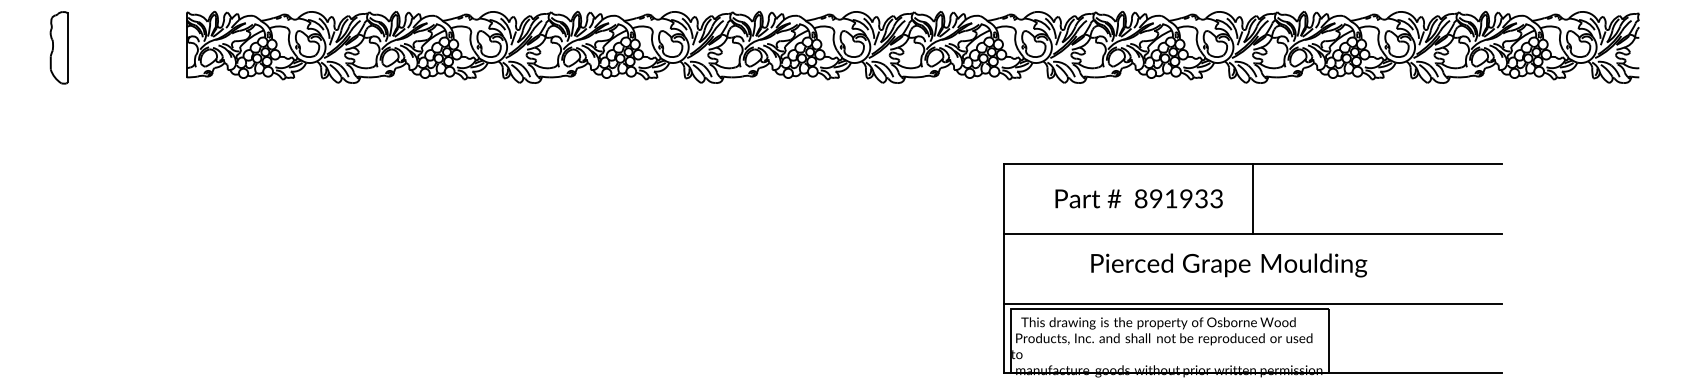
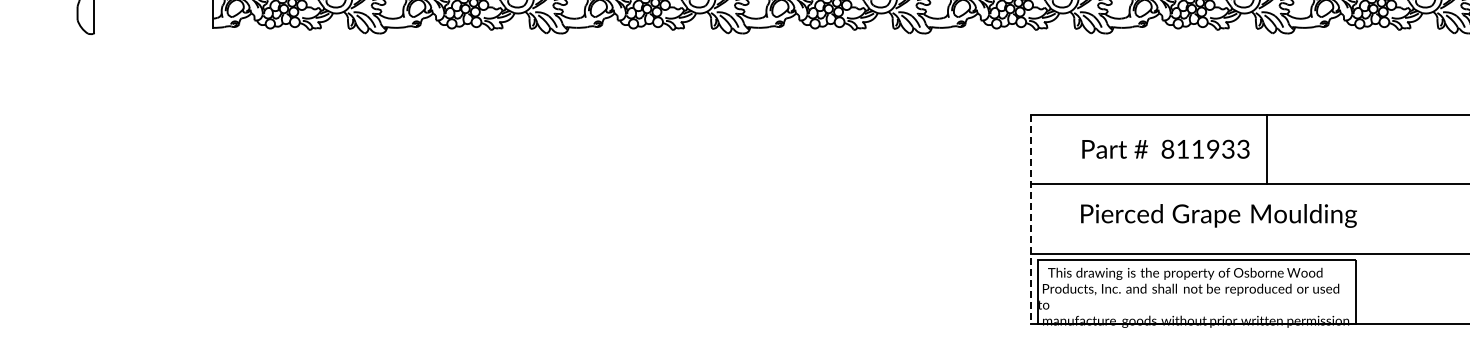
text: (1156, 198) -> (1183, 148), 891933 -> 811933
line: (1253, 198) -> (1267, 148), moved
text: (1229, 265) -> (1219, 215), moved
line: (1004, 268) -> (1031, 218), solid -> dashed

